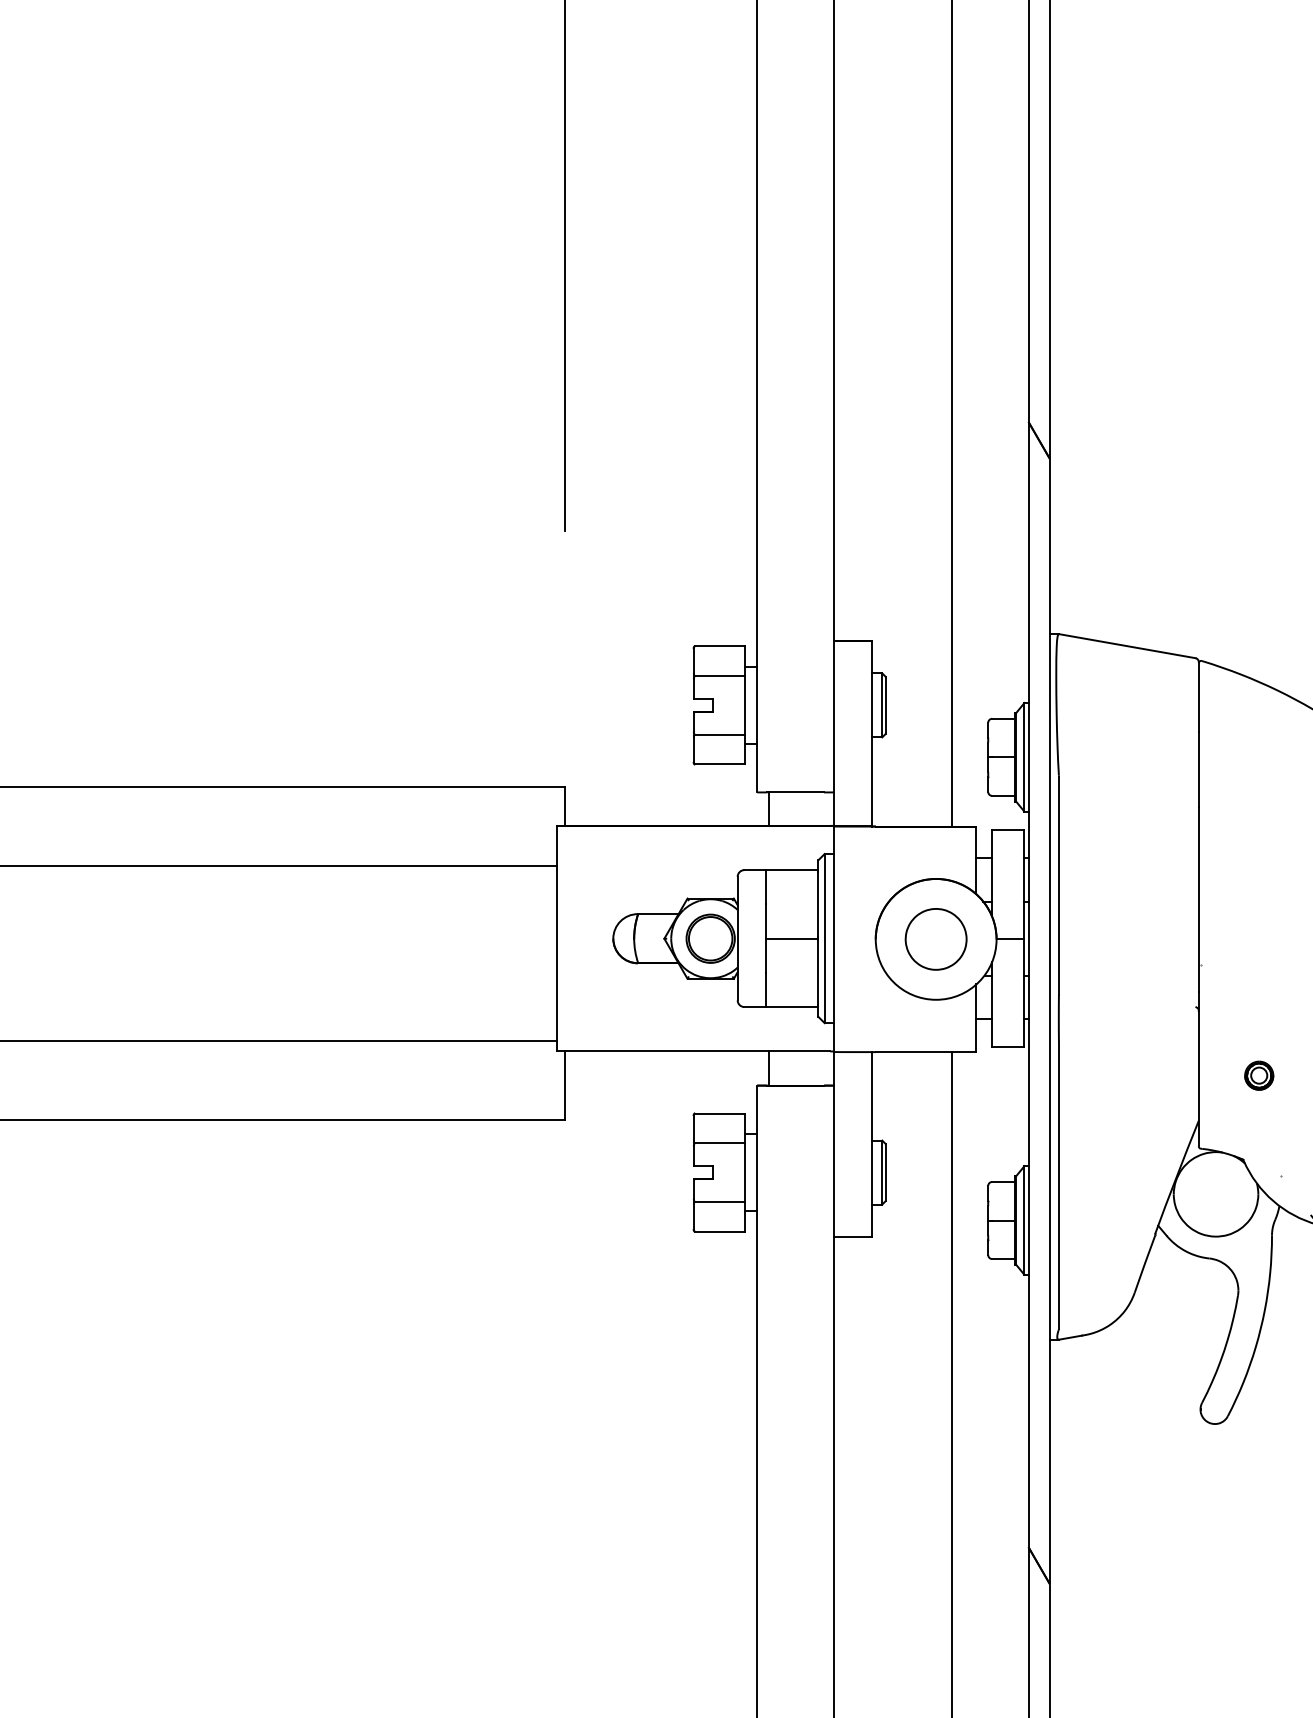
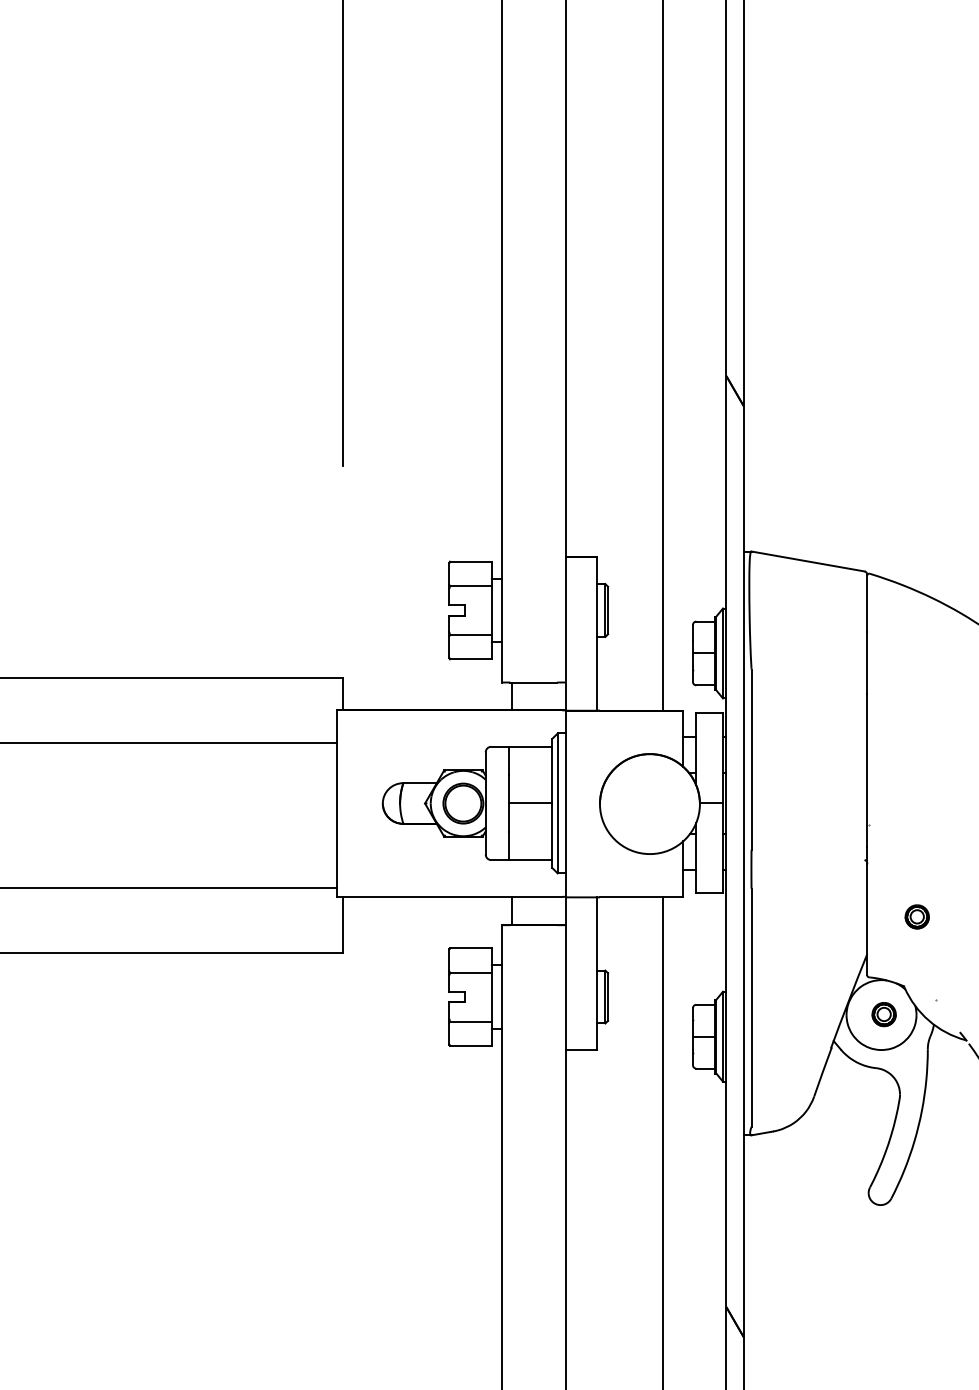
part: (935, 939) -> (649, 804), removed
part: (1219, 1193) -> (884, 1014), added

